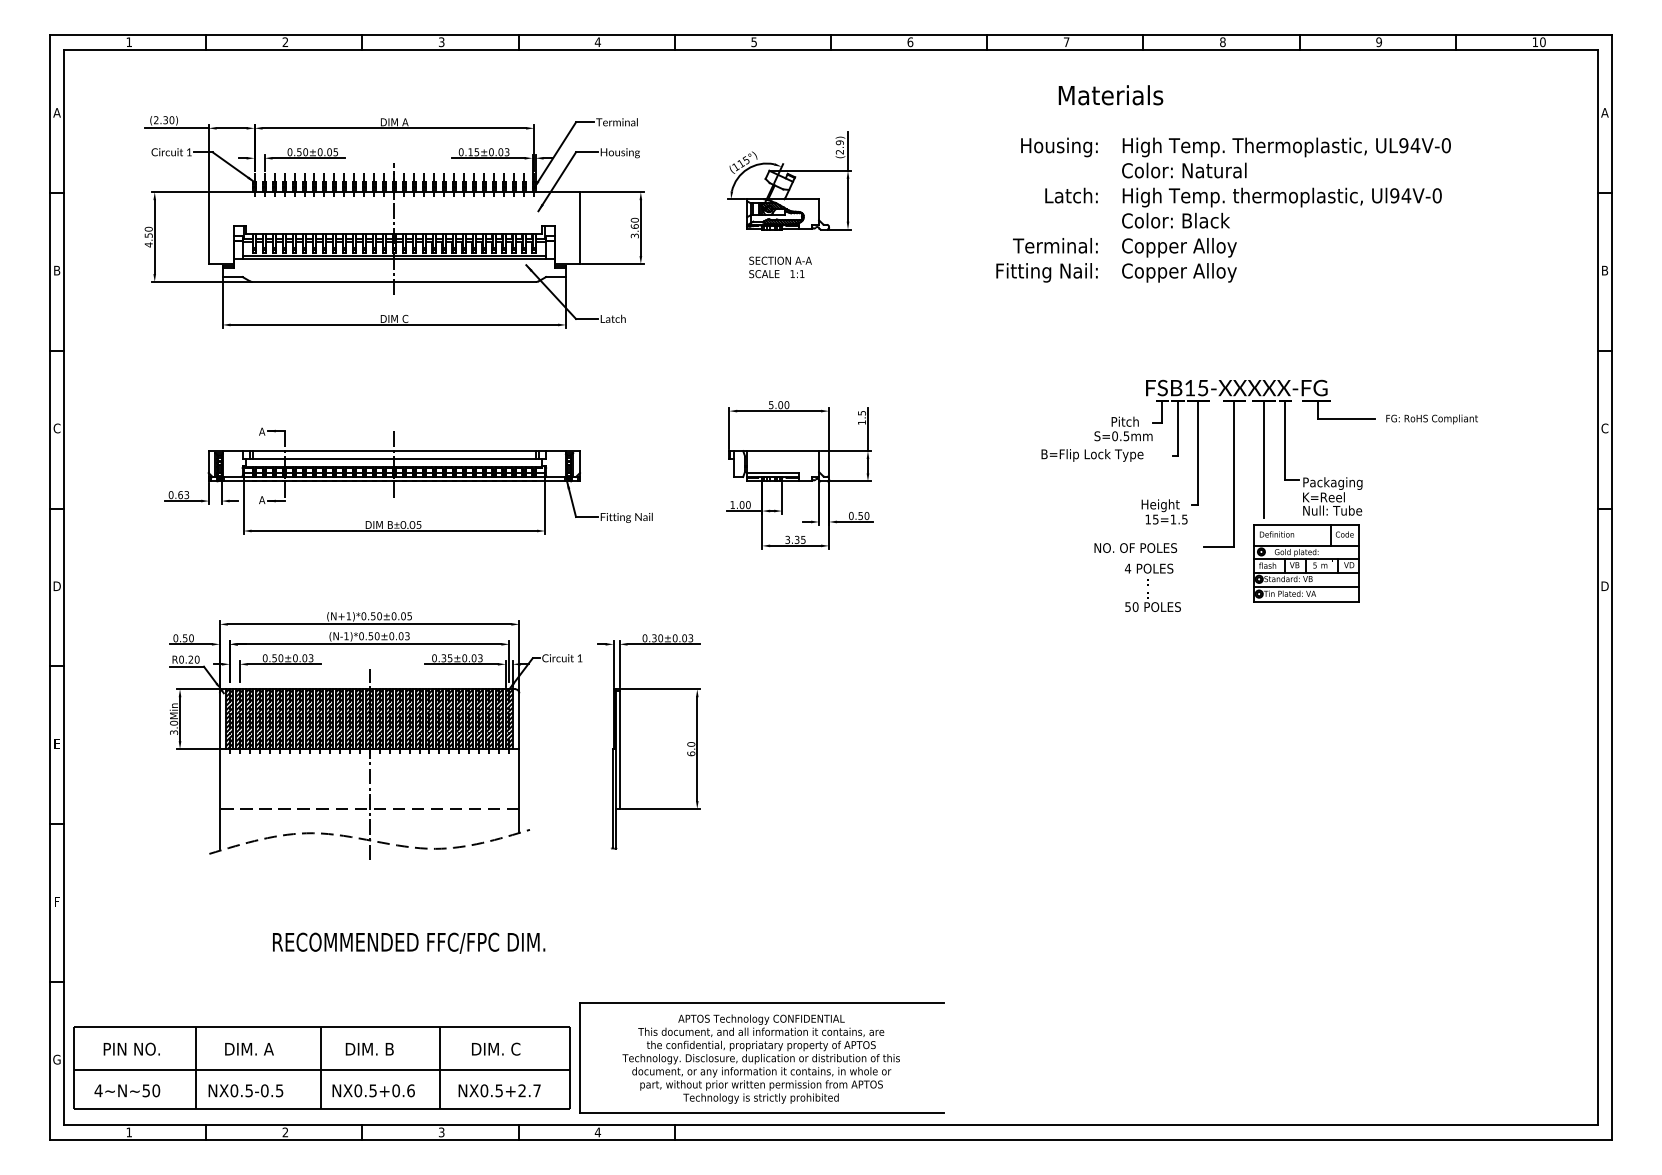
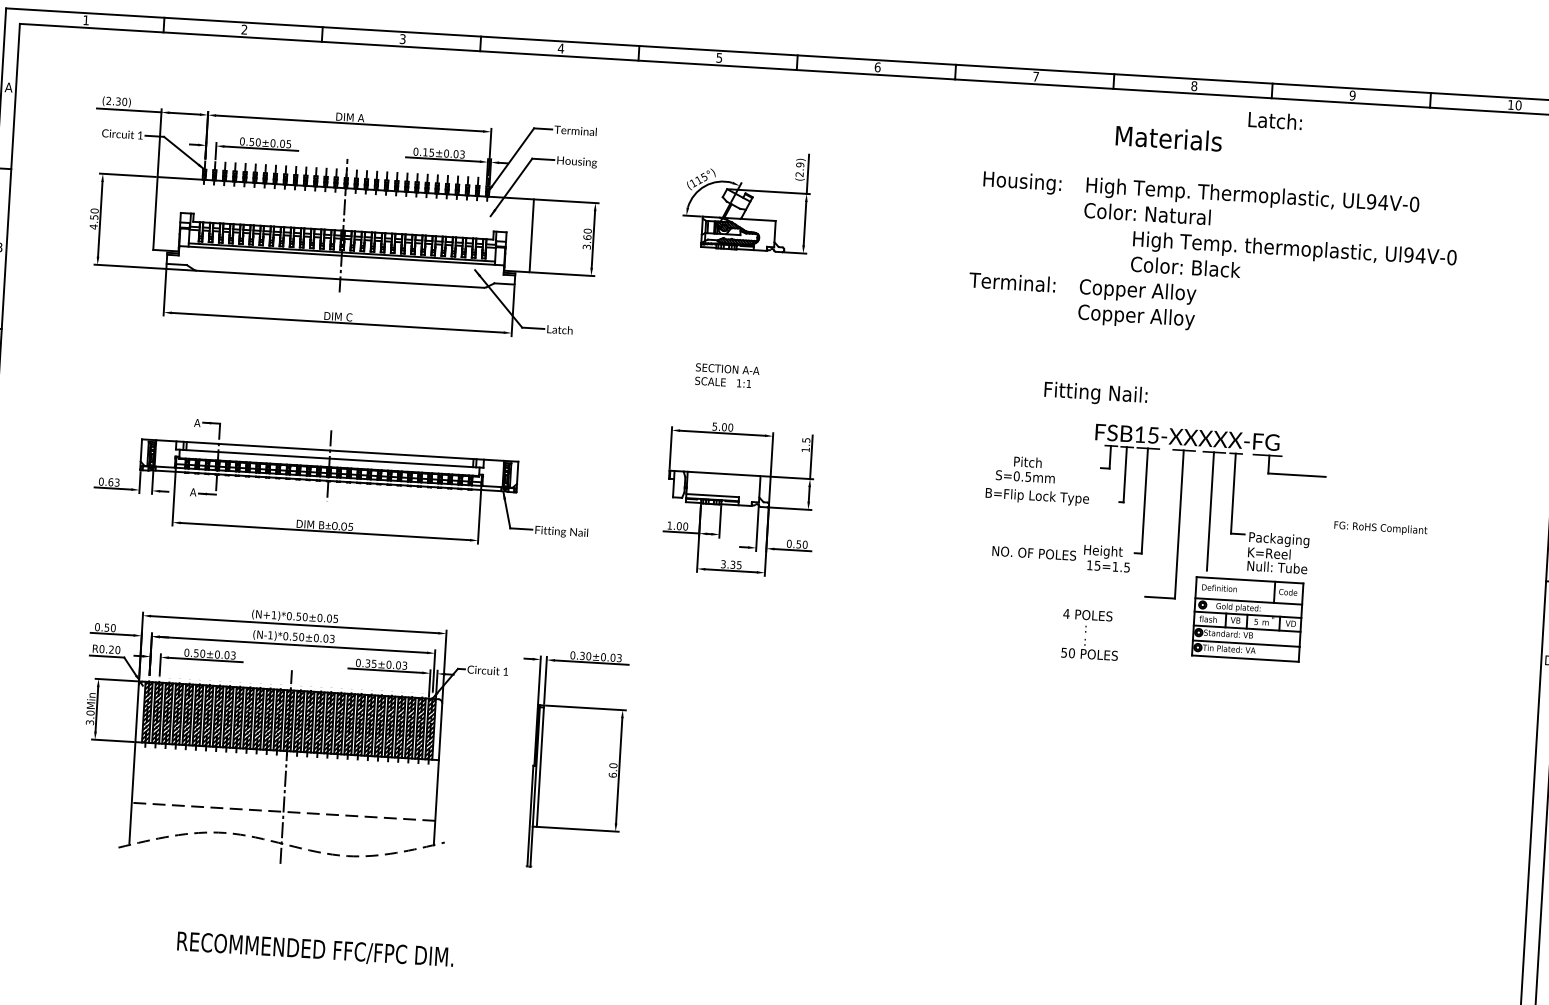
text: (1110, 95) -> (1168, 138), moved
text: (1071, 195) -> (1275, 120), moved
text: (1281, 207) -> (1293, 260), moved
text: (780, 267) -> (727, 375), moved
text: (1046, 272) -> (1095, 393), moved
text: (1431, 419) -> (1380, 528), moved
text: (1123, 428) -> (1025, 468), moved
text: (1135, 547) -> (1034, 552), moved

